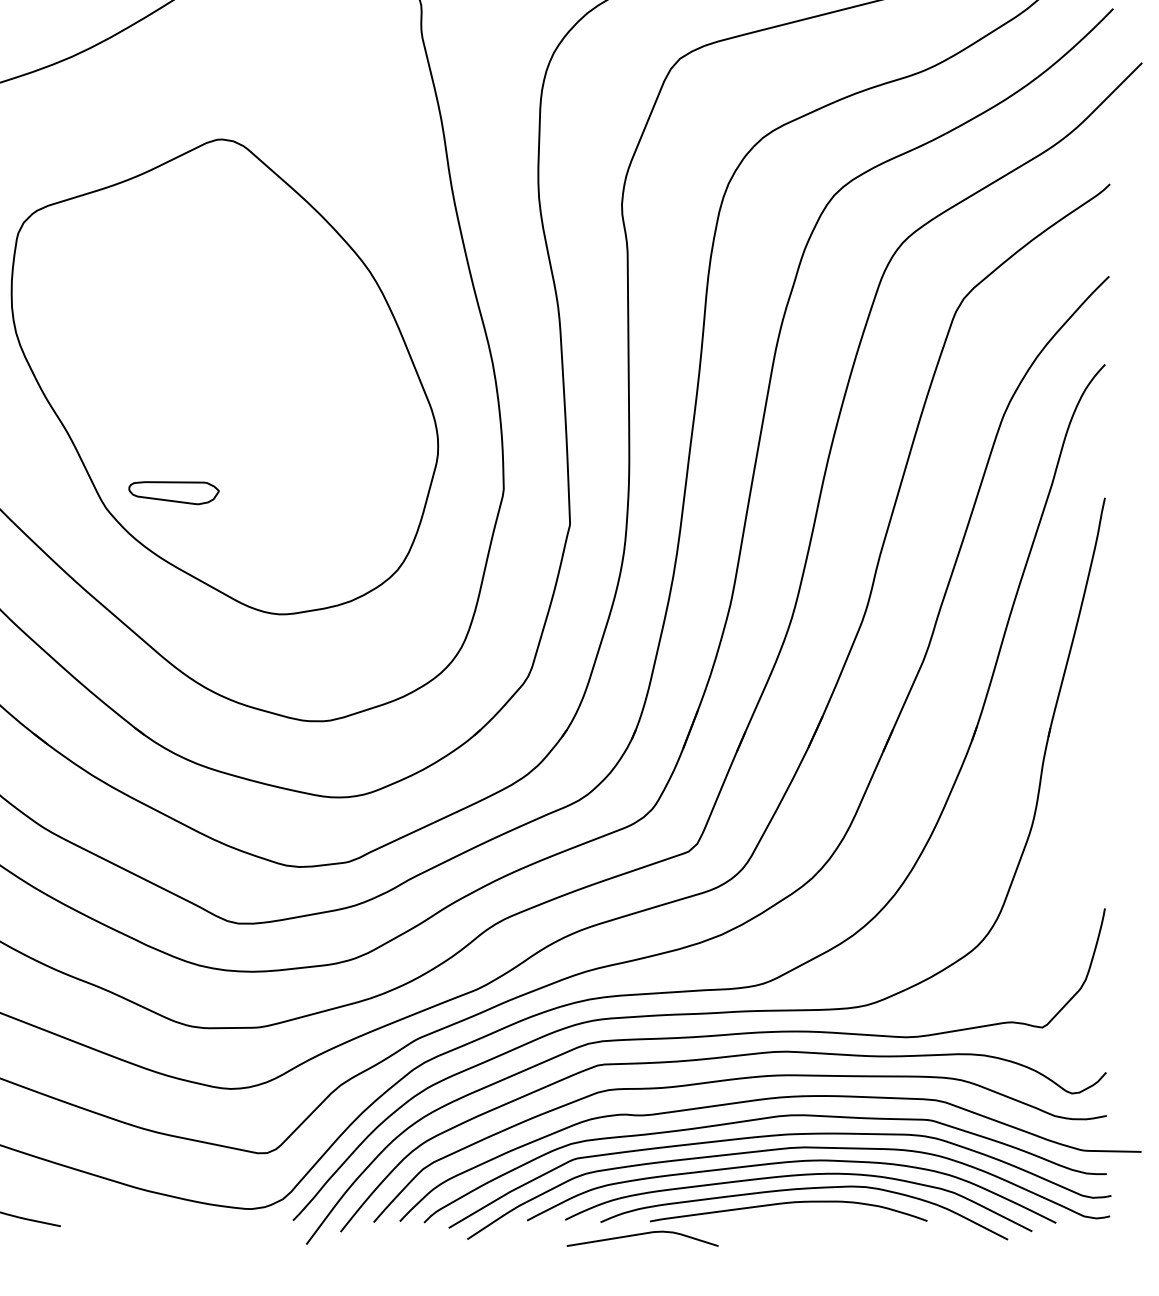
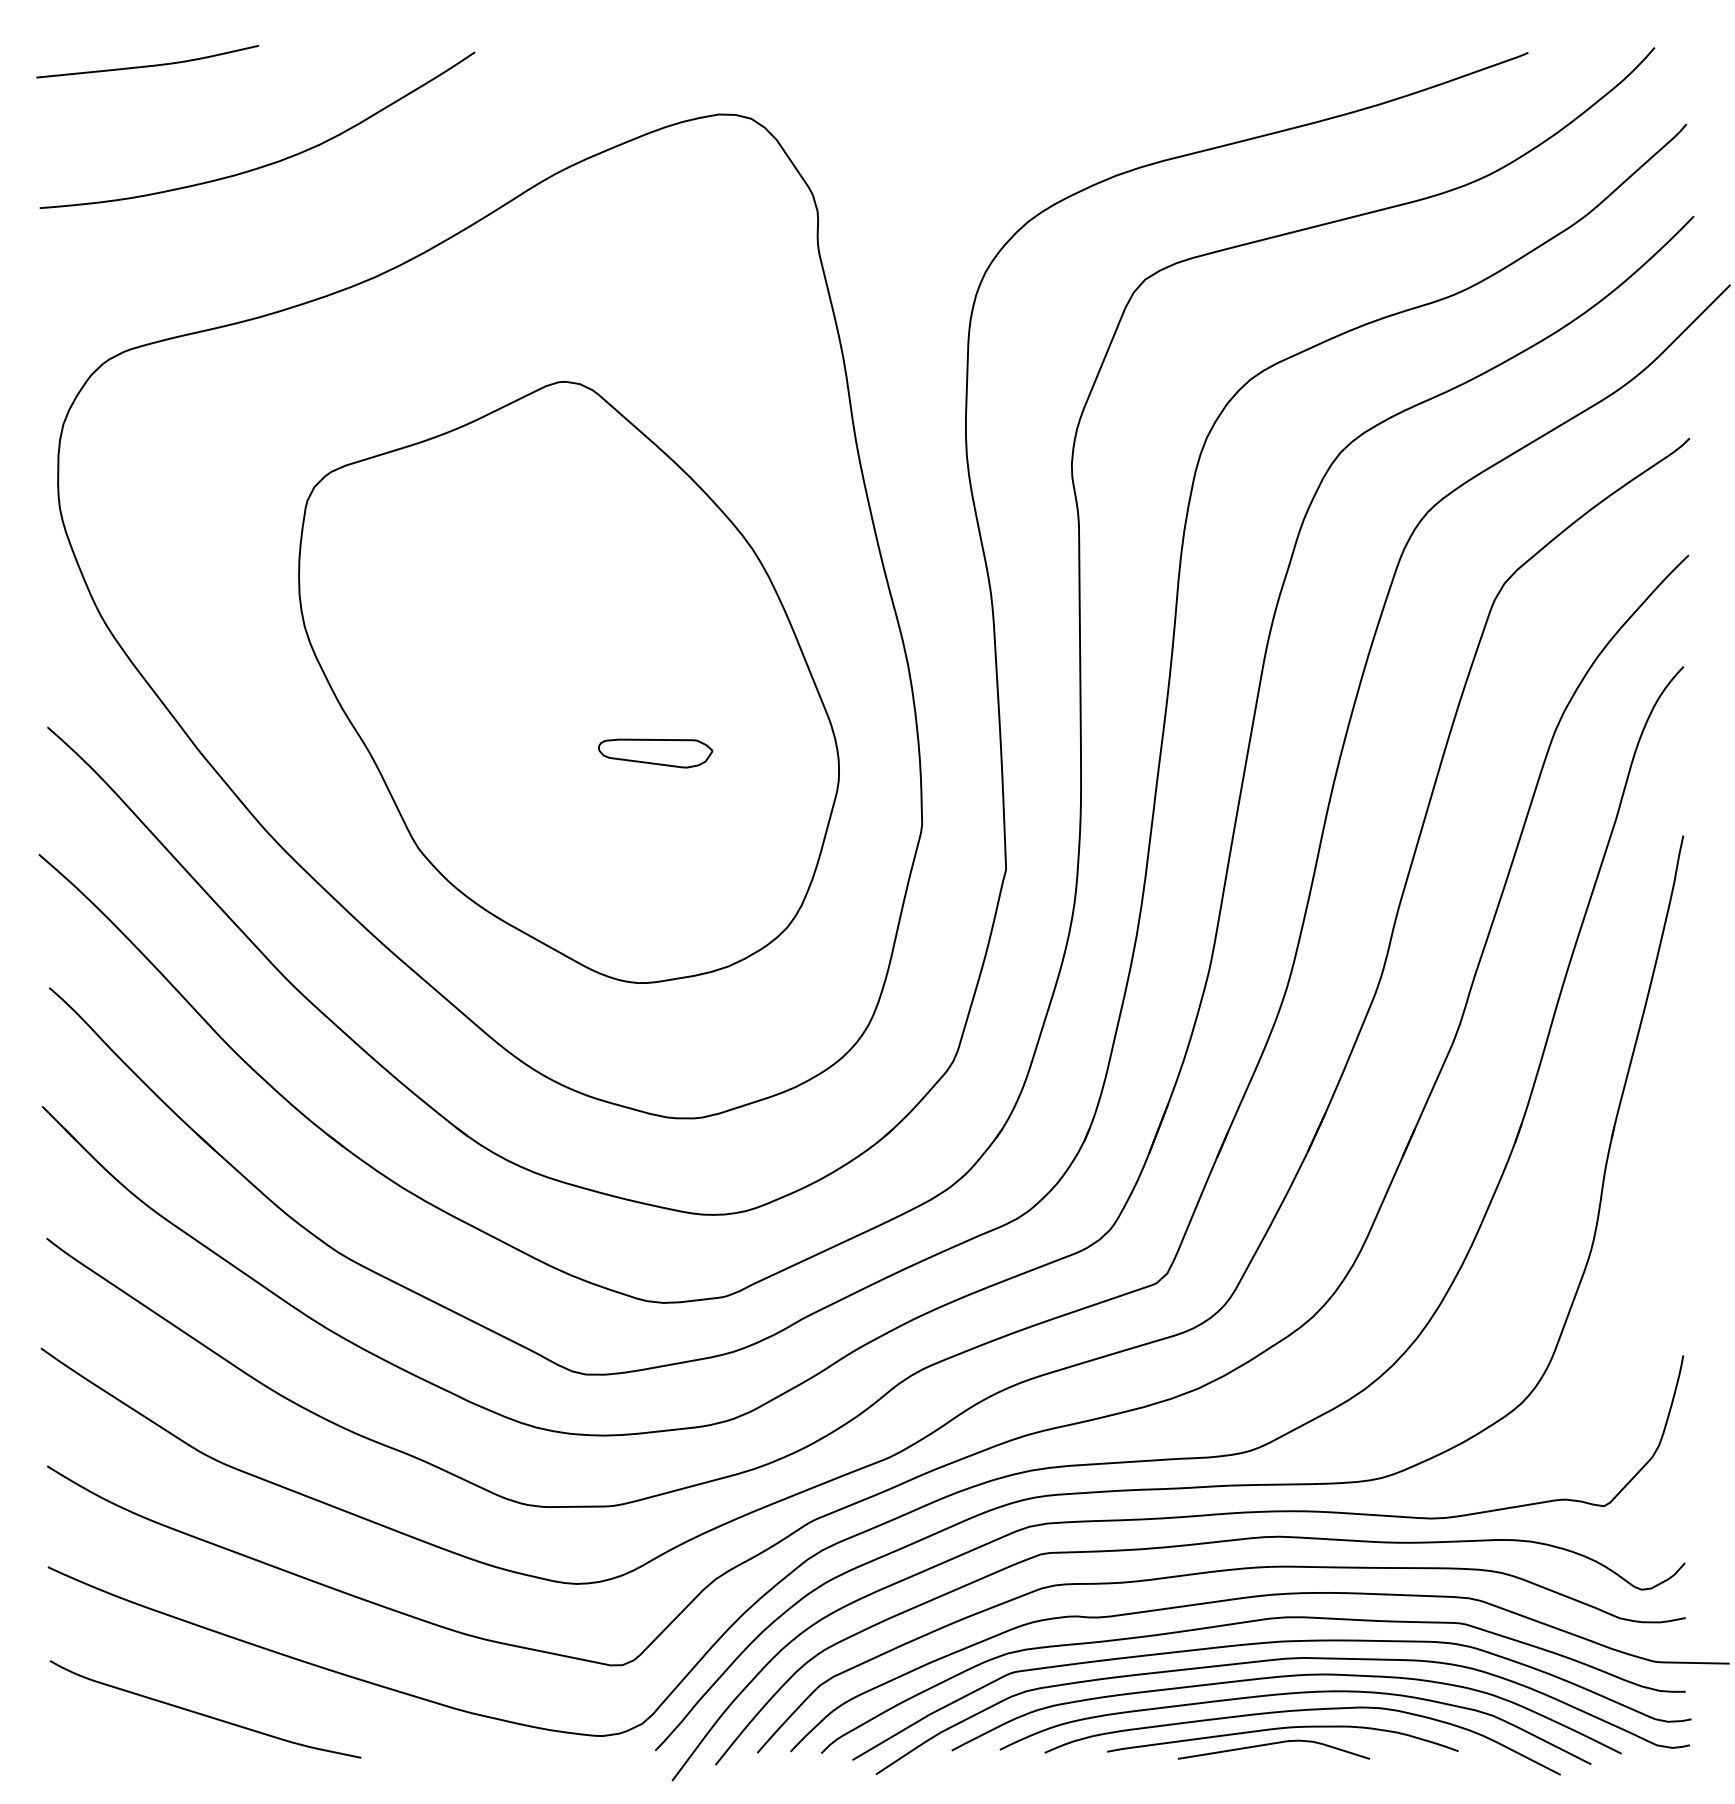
part: (173, 493) -> (655, 753), moved
curve: (642, 1234) -> (1273, 1744), moved

